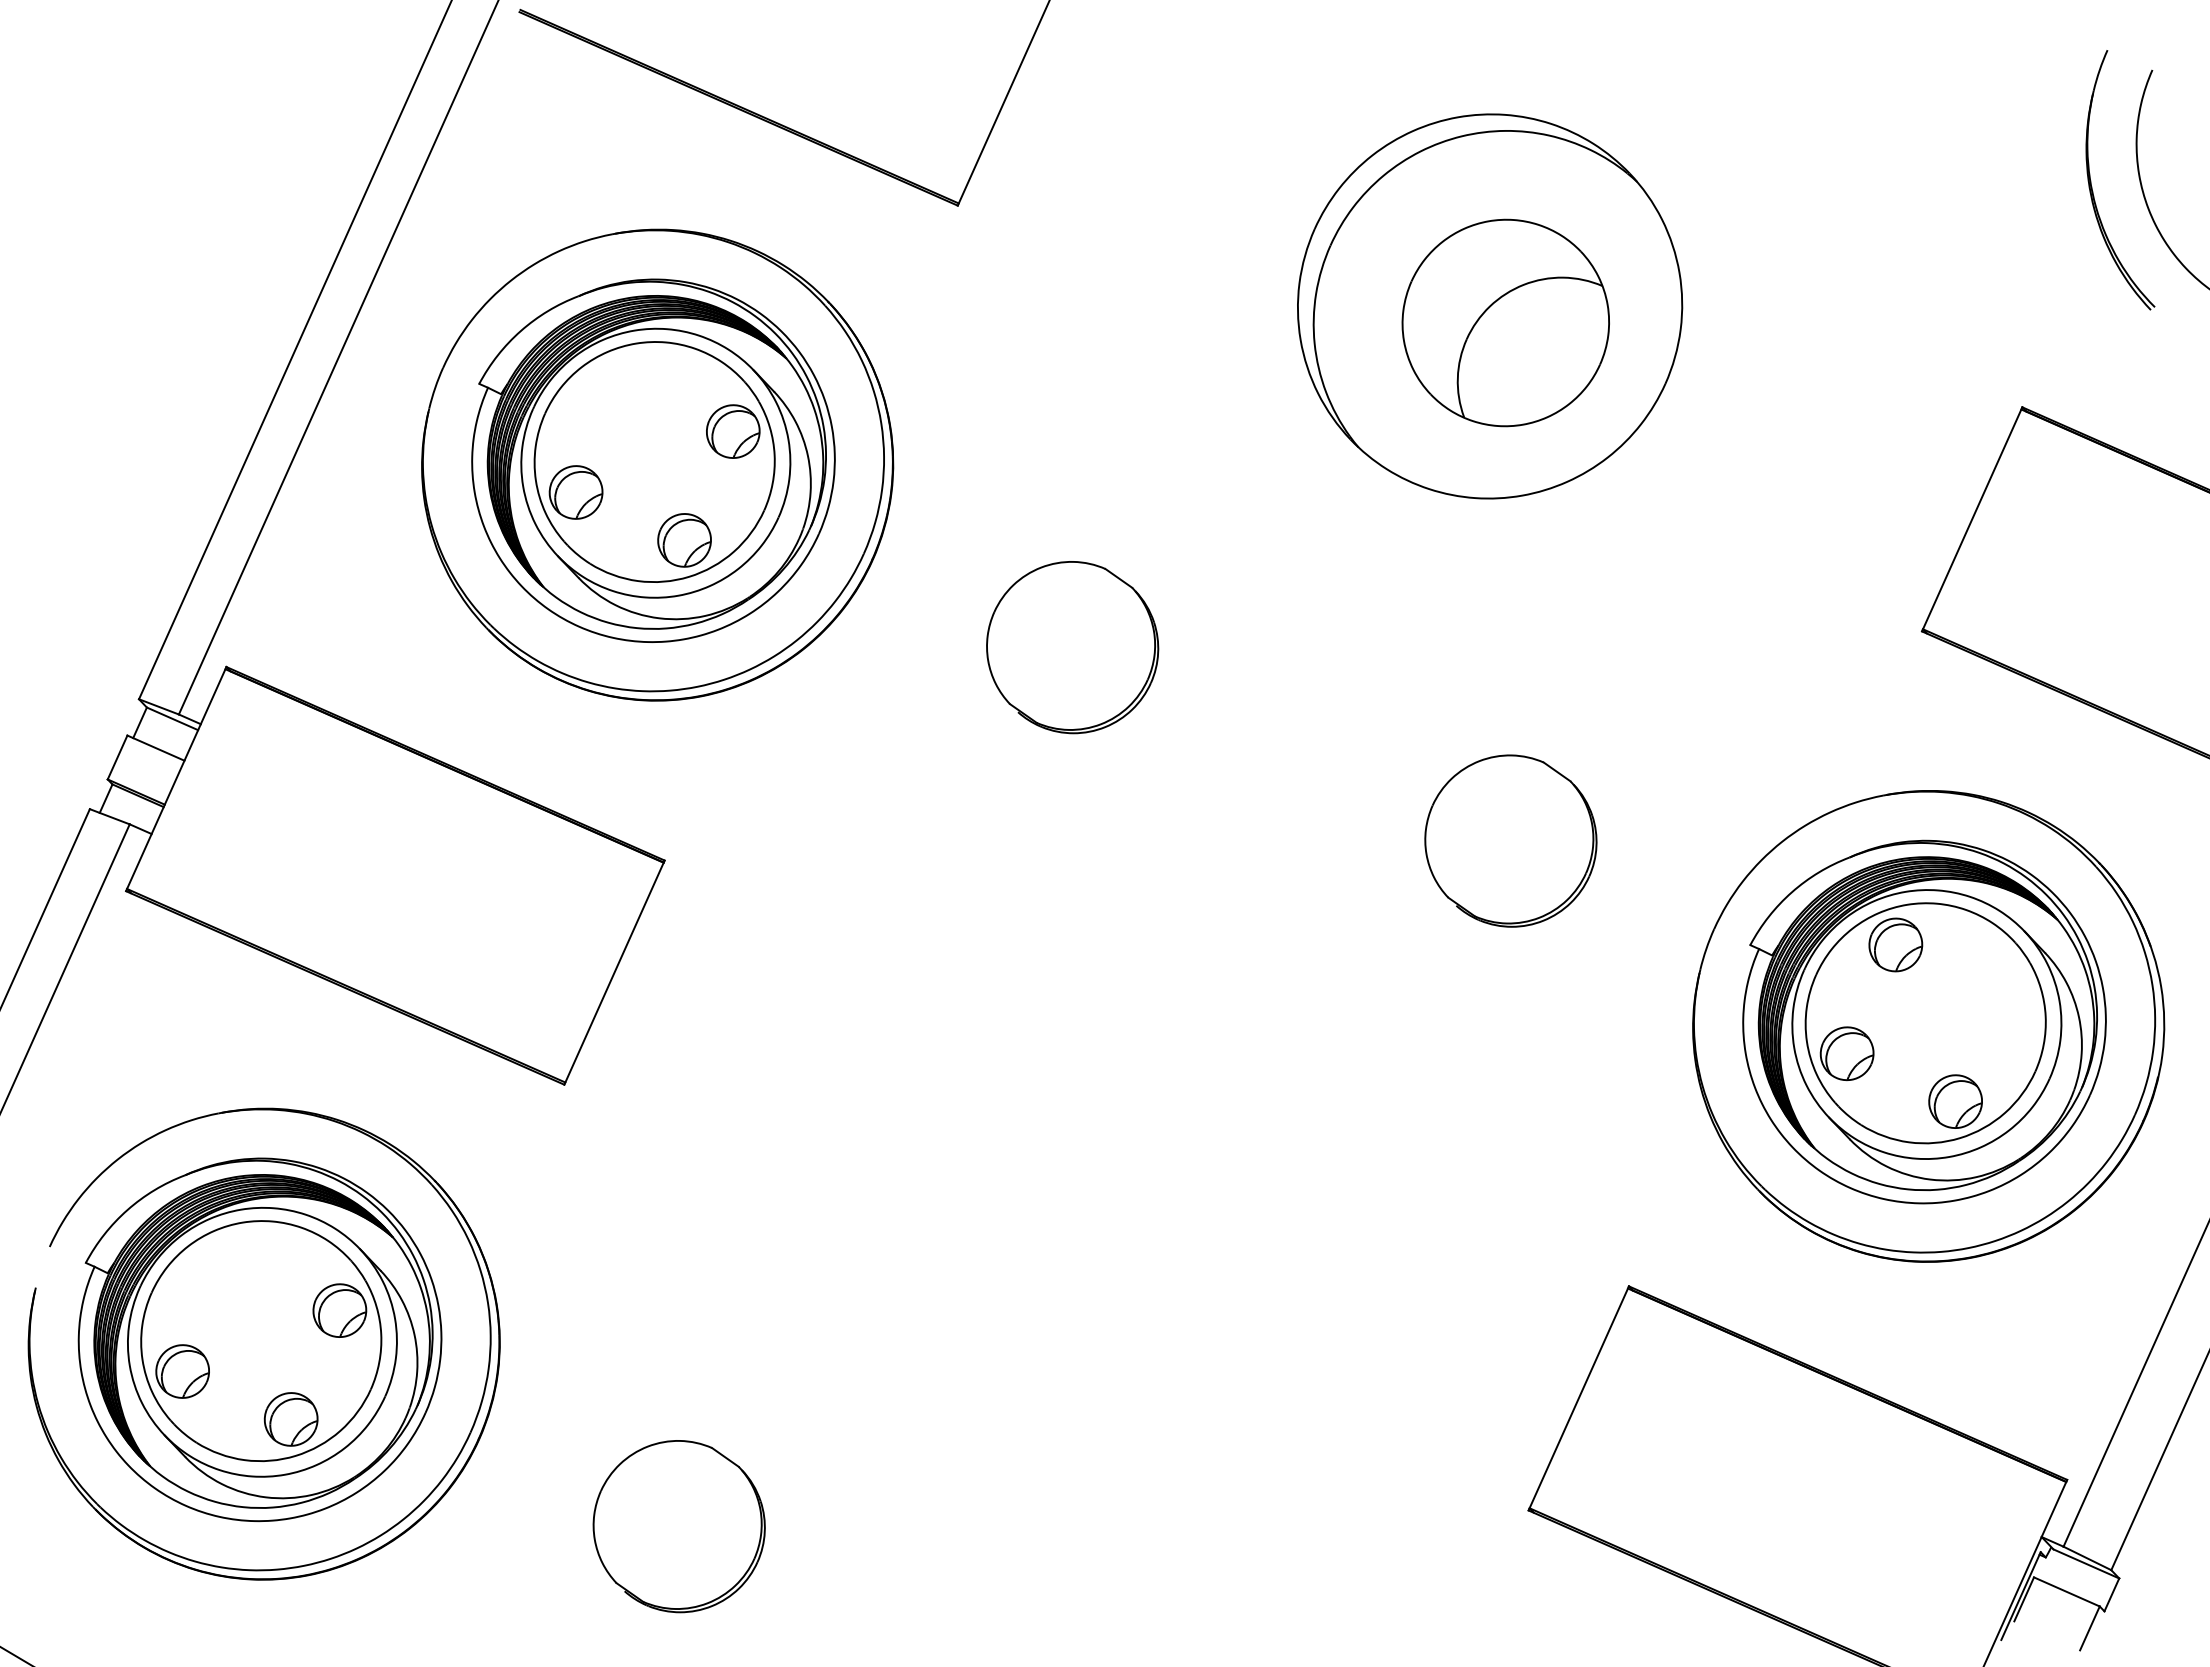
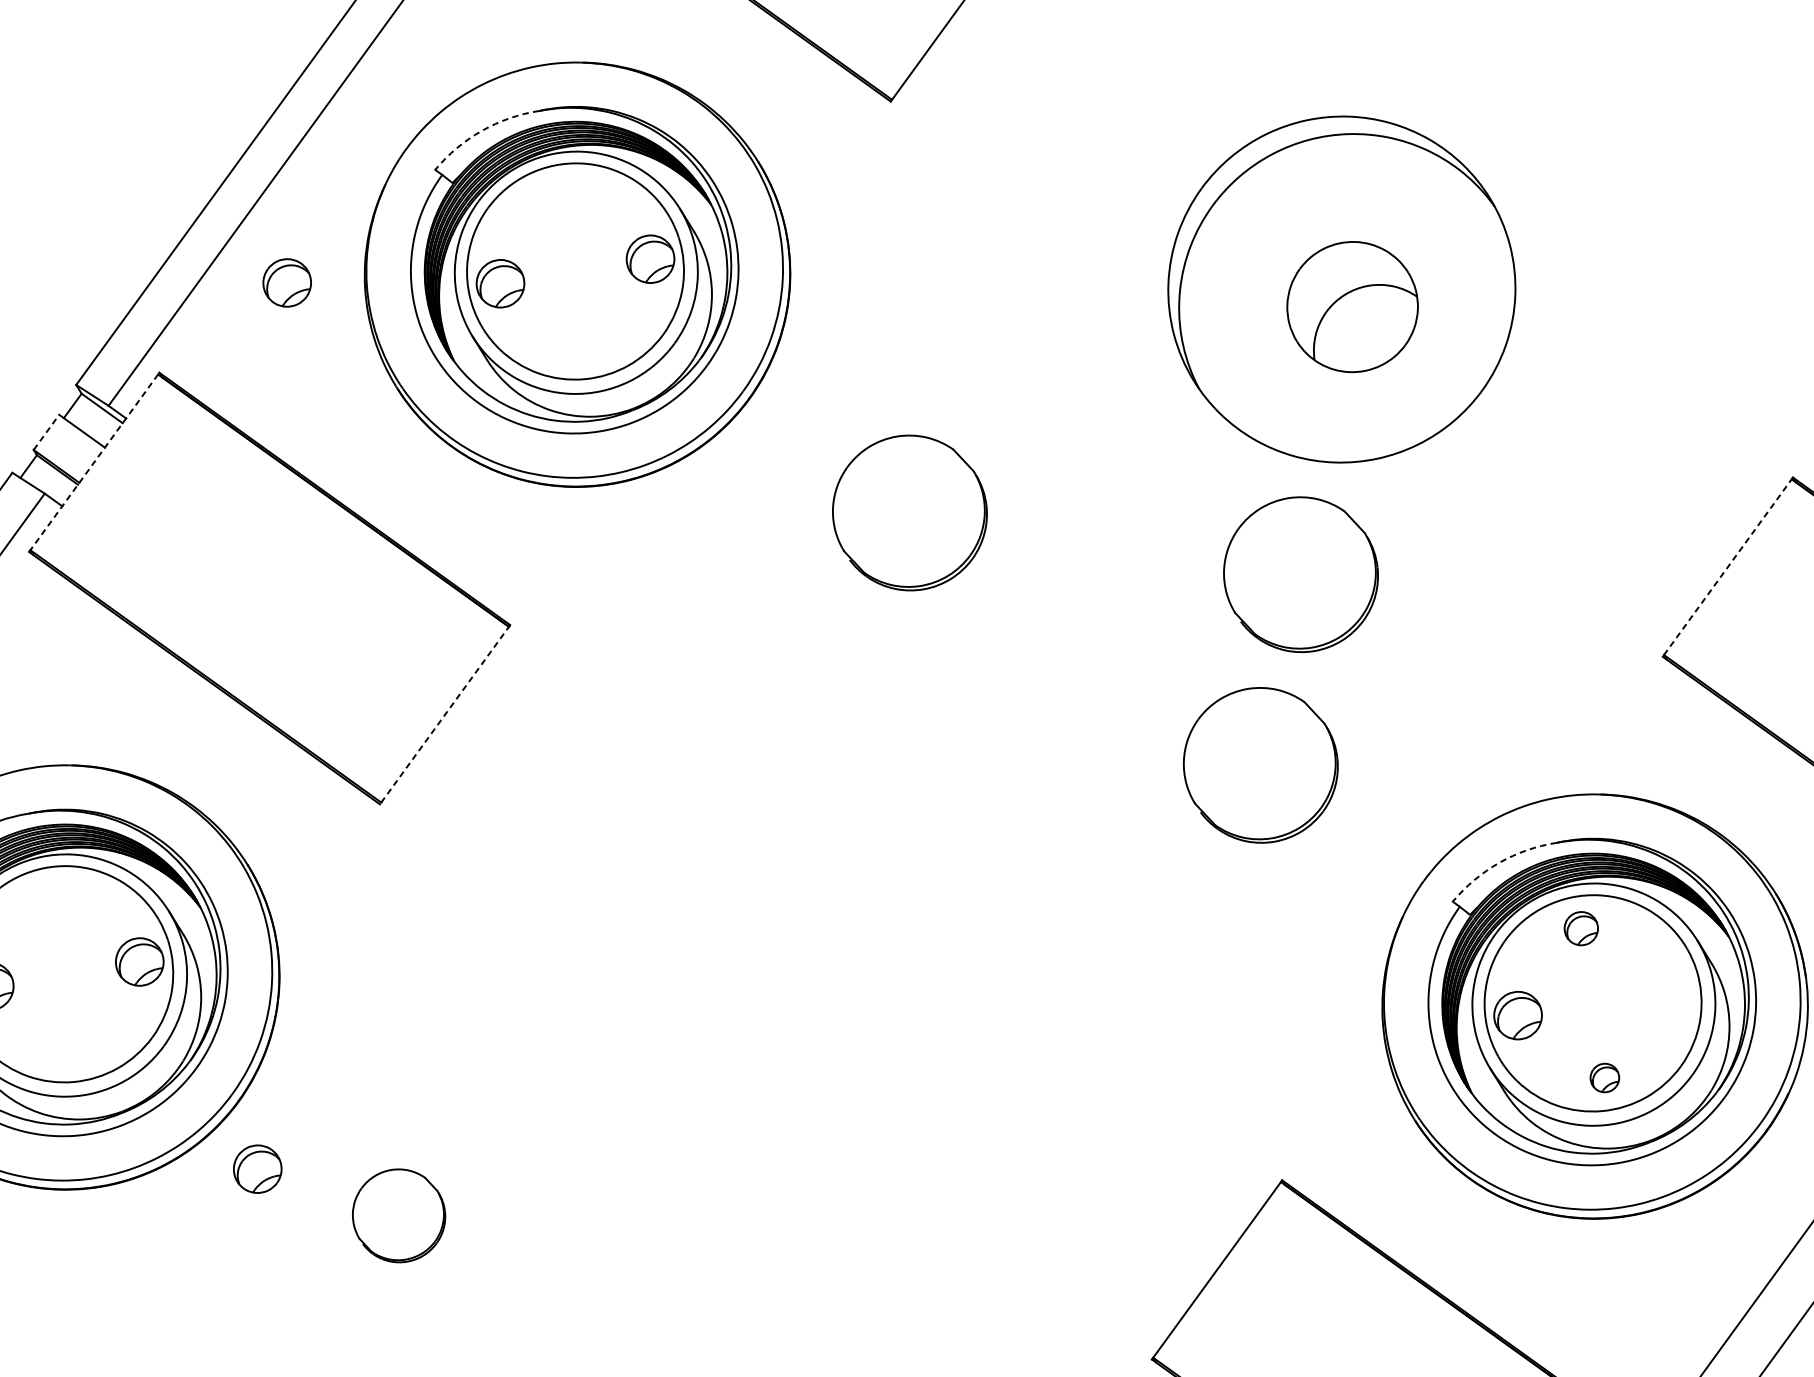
part: (1505, 322) -> (1352, 306), size x0.7
arc: (520, 330) -> (481, 130), solid -> dashed
line: (1972, 519) -> (1728, 567), solid -> dashed
part: (684, 540) -> (287, 283), moved
part: (1510, 624) -> (1300, 574), added
line: (117, 757) -> (46, 432), solid -> dashed
line: (176, 779) -> (94, 462), solid -> dashed
arc: (1791, 892) -> (1498, 862), solid -> dashed
part: (1895, 944) -> (1581, 928), size x0.7
line: (614, 972) -> (445, 714), solid -> dashed
part: (1955, 1101) -> (1604, 1077), size x0.6
part: (290, 1419) -> (257, 1169), moved
part: (678, 1526) -> (398, 1215), size x0.6

